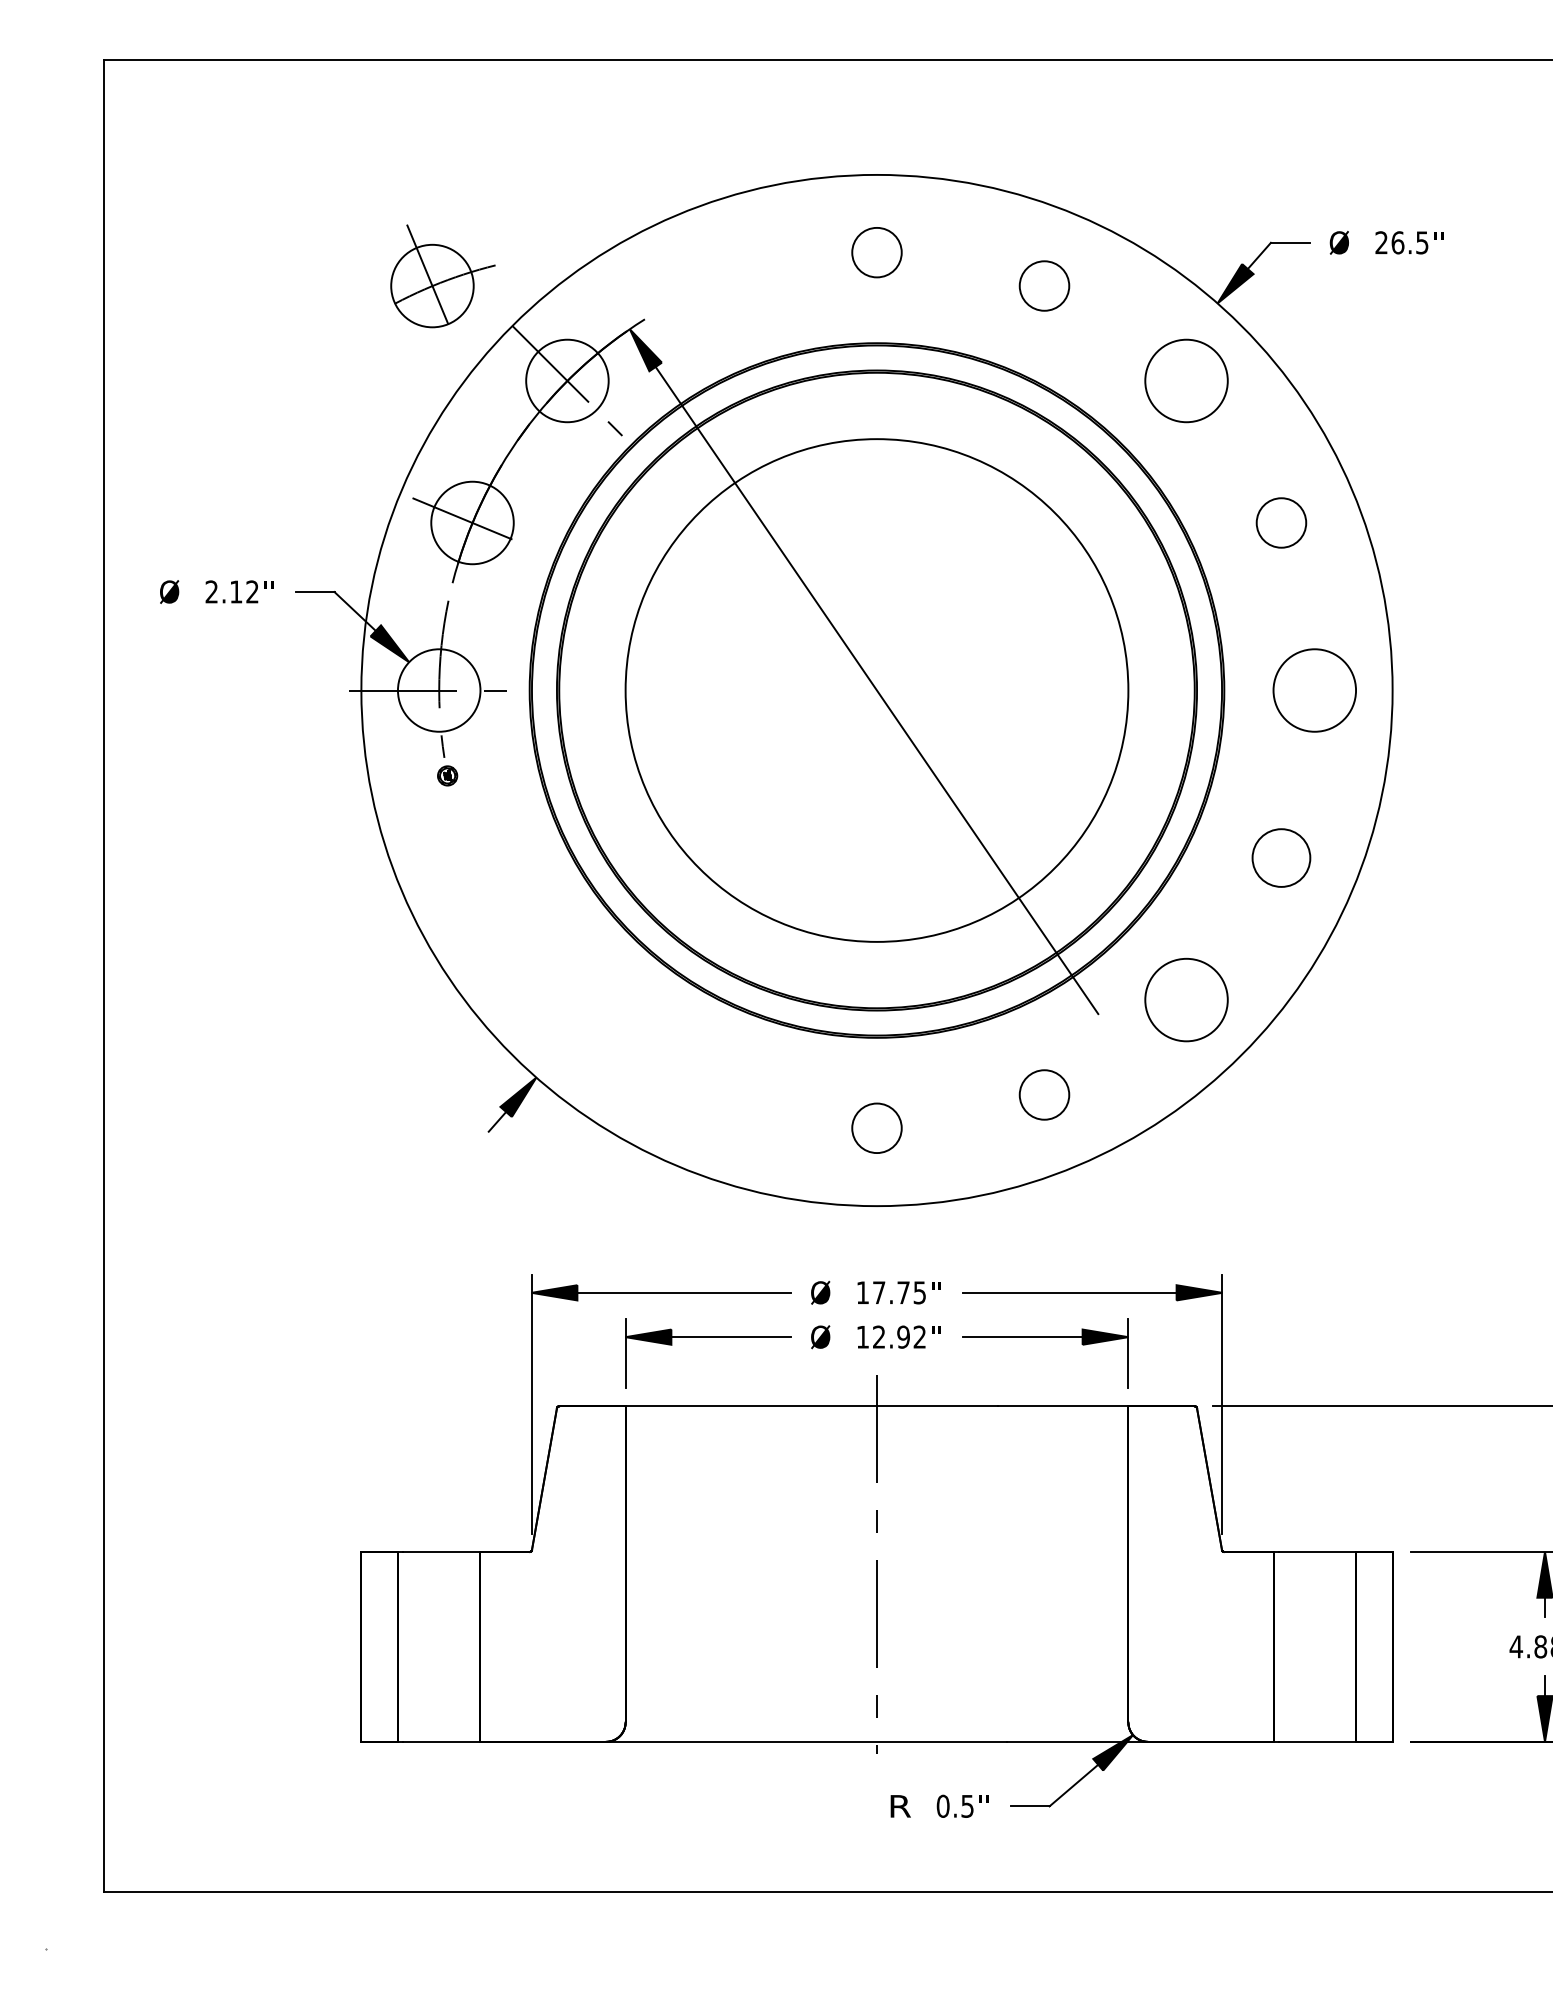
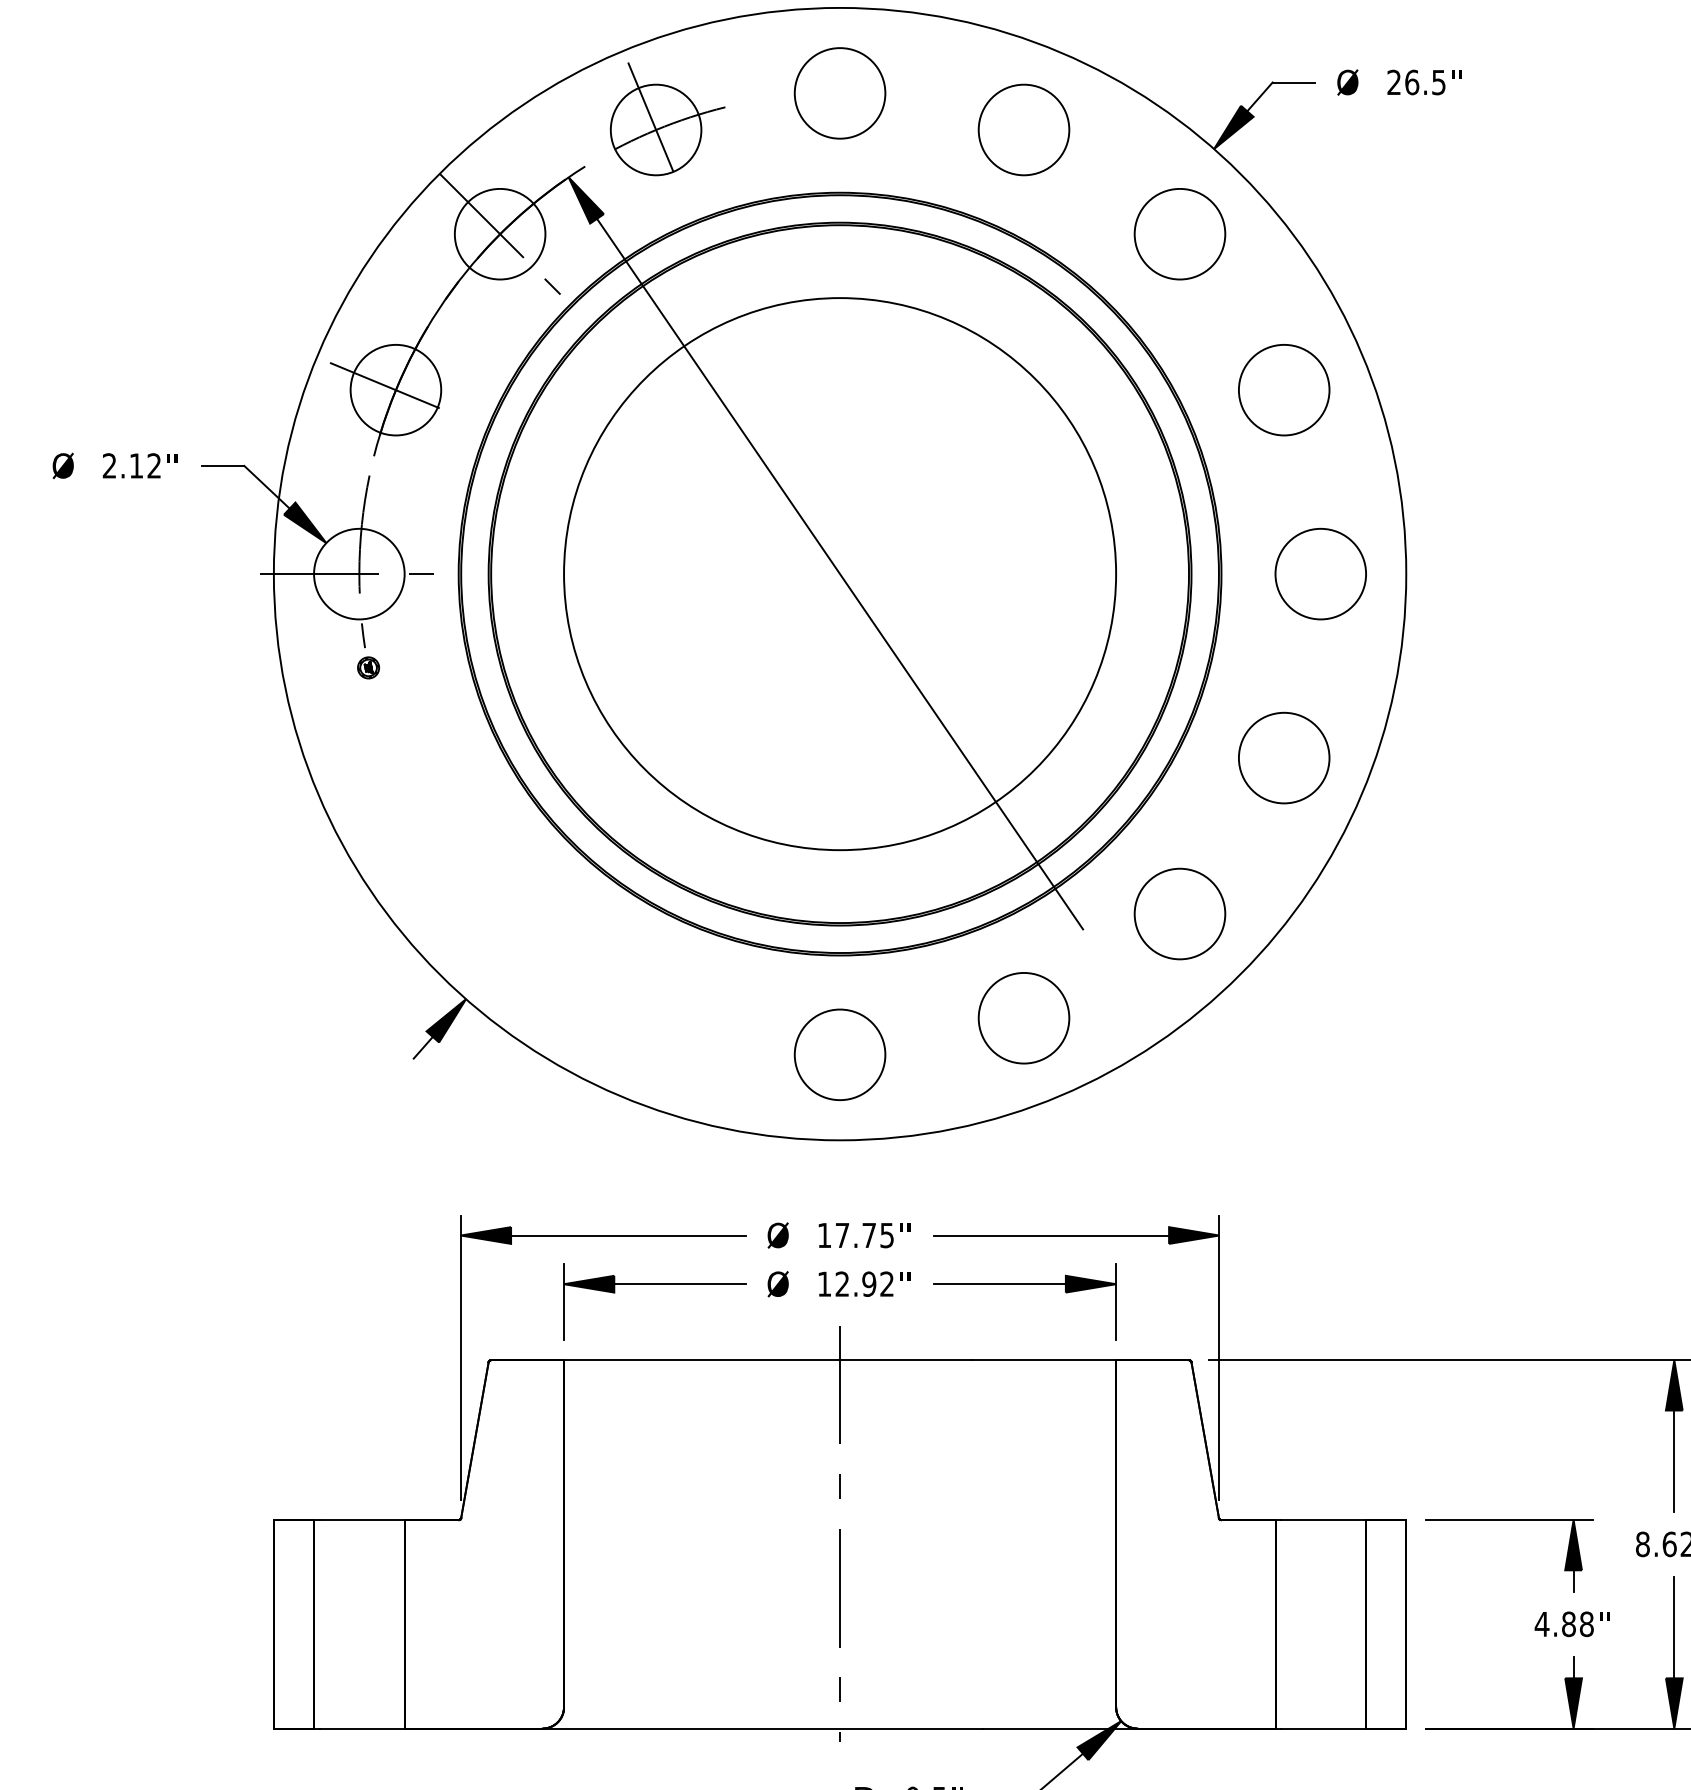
circle: (876, 252) -> (839, 93), size x1.67
part: (442, 276) -> (667, 119), moved
circle: (1044, 285) -> (1024, 129), size x1.67
circle: (1281, 522) -> (1284, 389), size x1.67
circle: (1281, 857) -> (1284, 757), size x1.43
circle: (1044, 1094) -> (1024, 1017), size x1.67
circle: (876, 1128) -> (839, 1055), size x1.67

